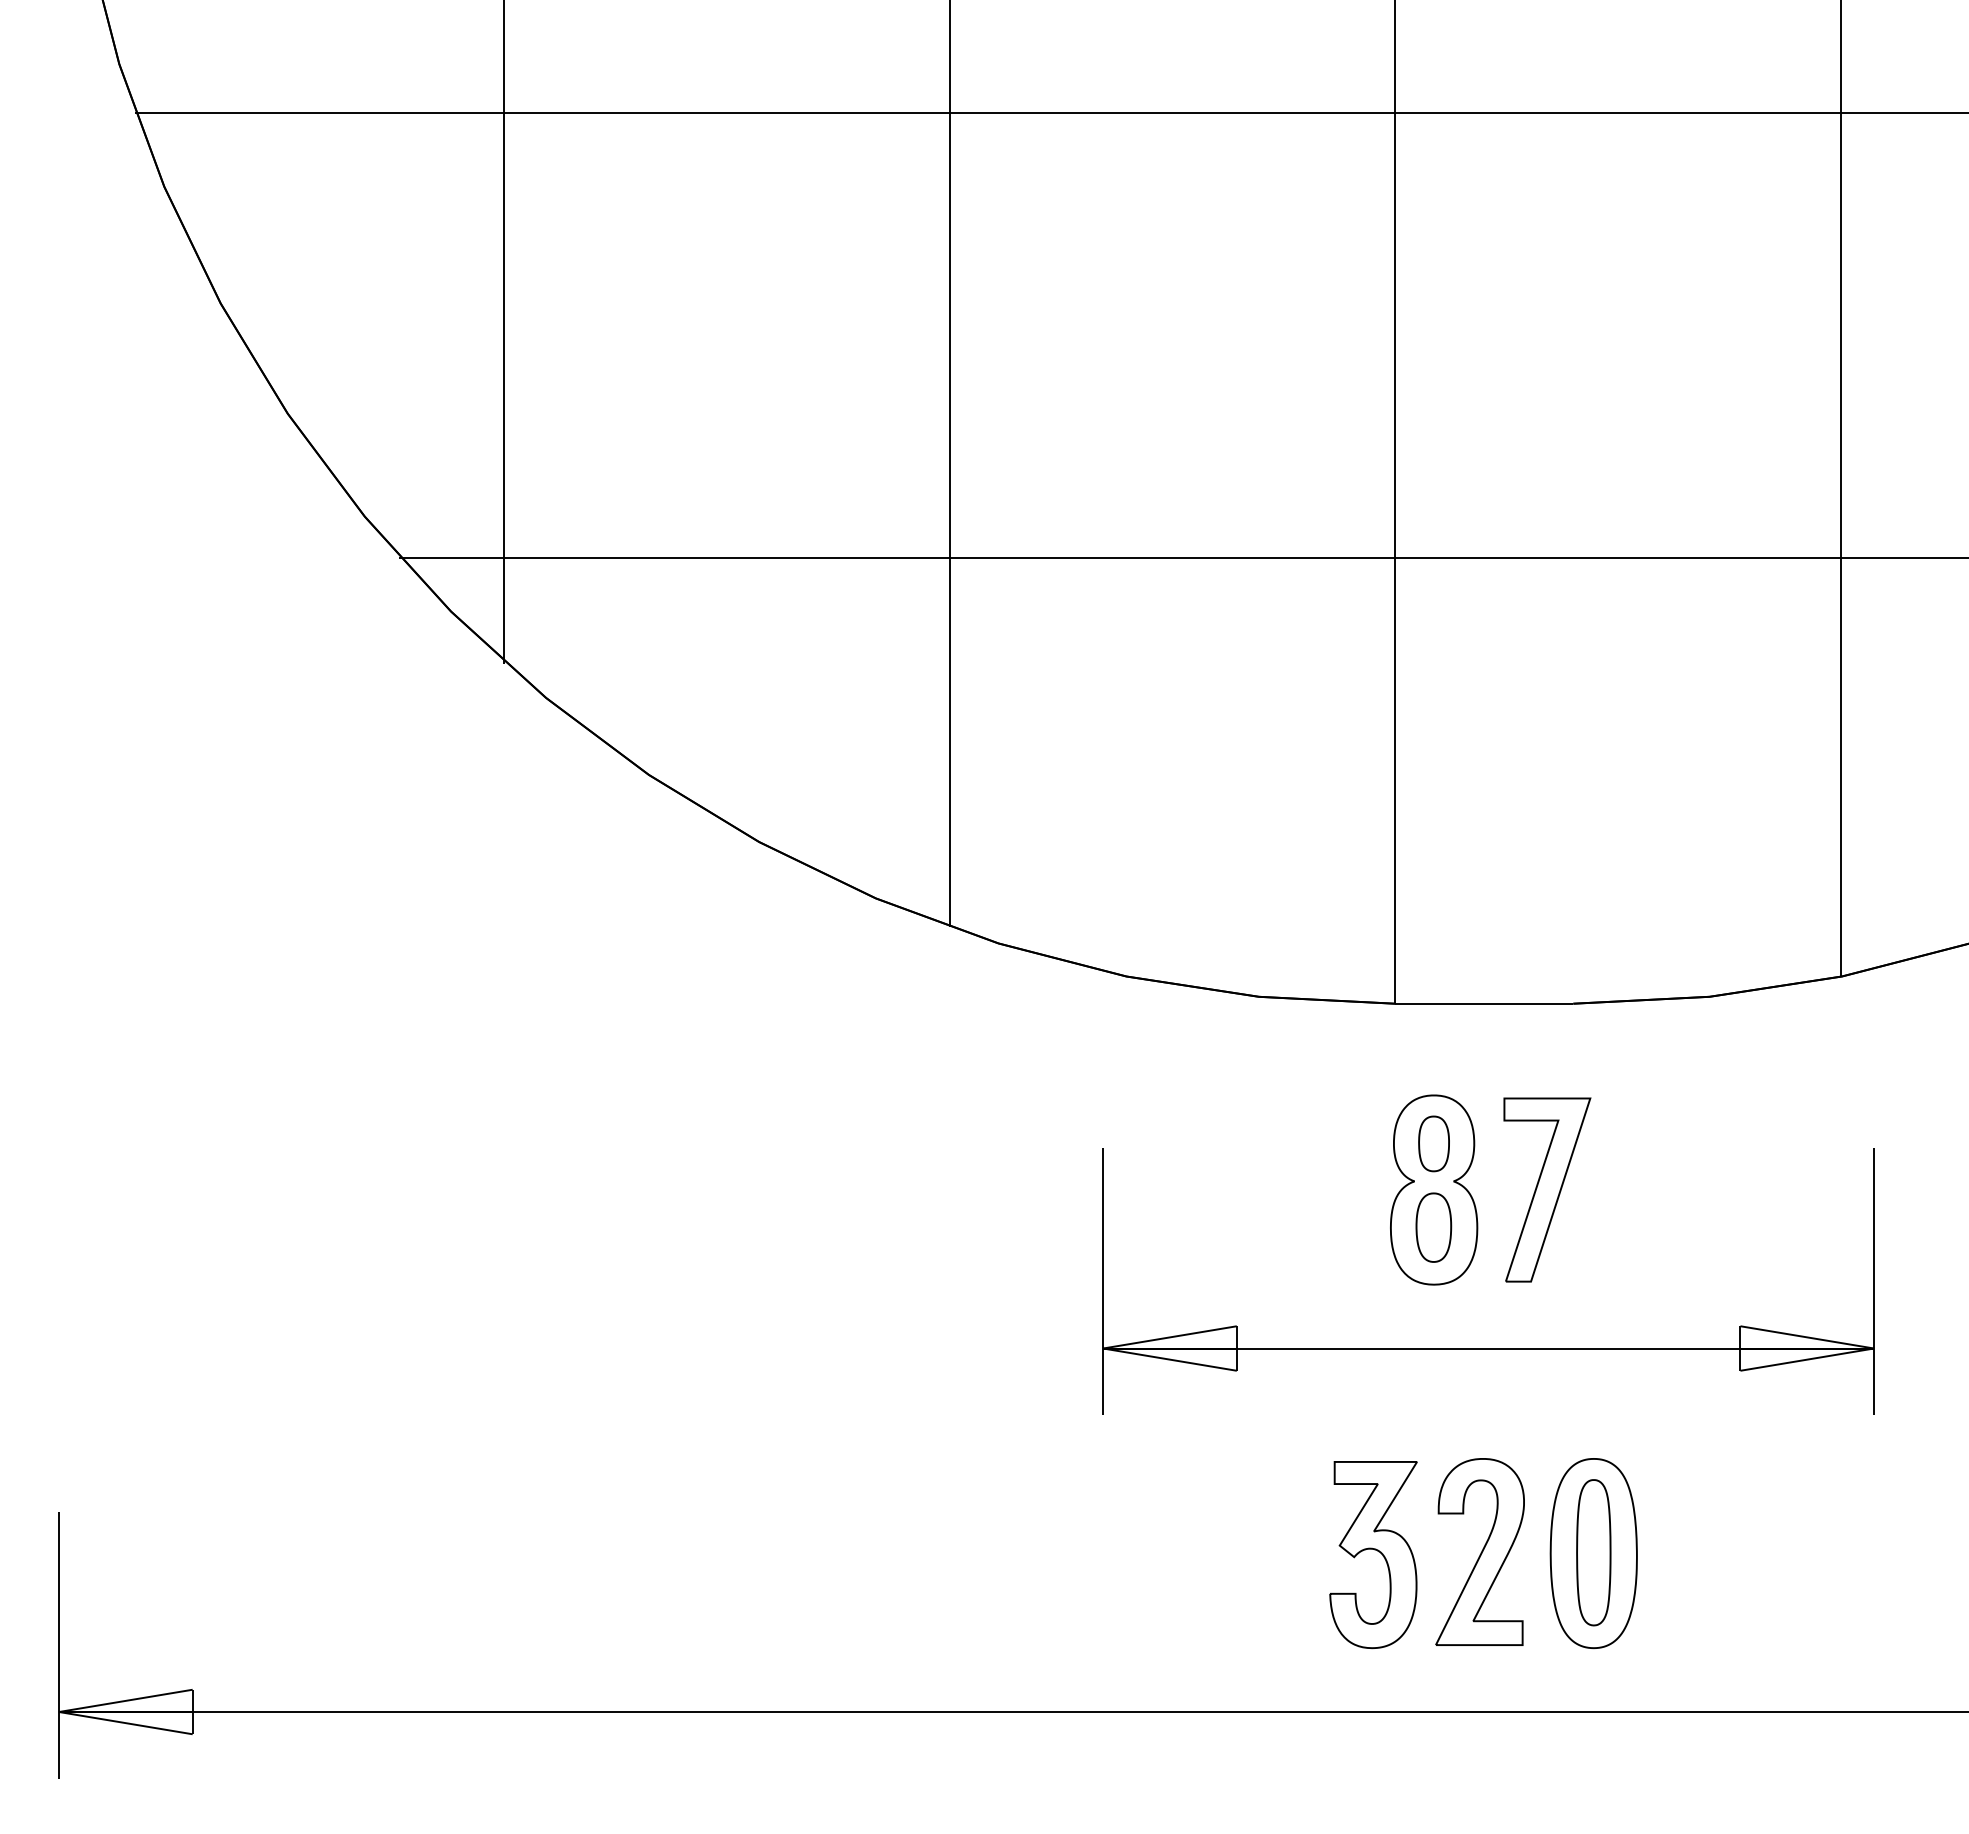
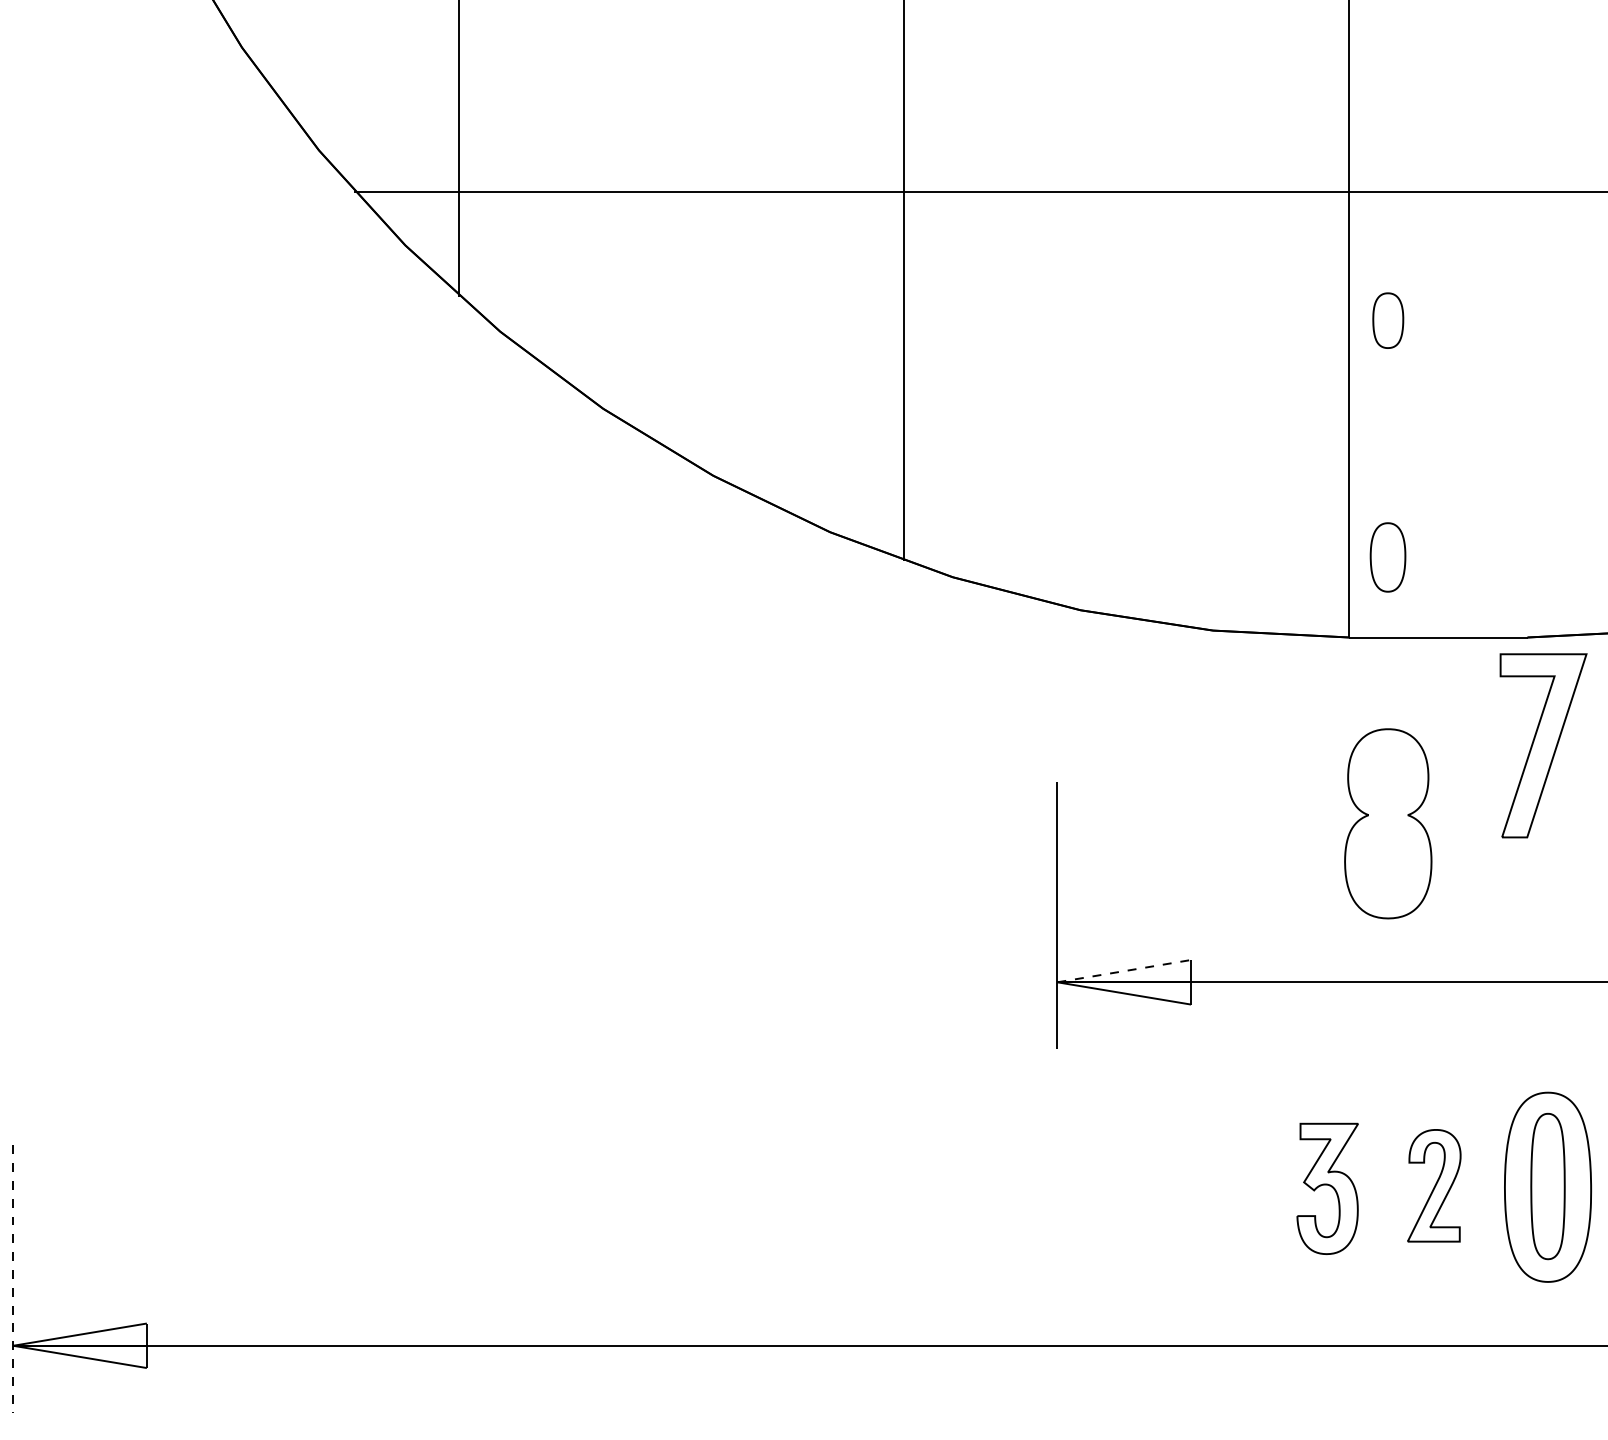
part: (1433, 1143) -> (1387, 320), moved
part: (1547, 1189) -> (1543, 745), moved
part: (1433, 1227) -> (1387, 557), moved
line: (1170, 1337) -> (1124, 971), solid -> dashed
part: (1479, 1551) -> (1433, 1185), size x0.6
part: (1373, 1555) -> (1327, 1189), size x0.7
line: (59, 1645) -> (13, 1279), solid -> dashed

